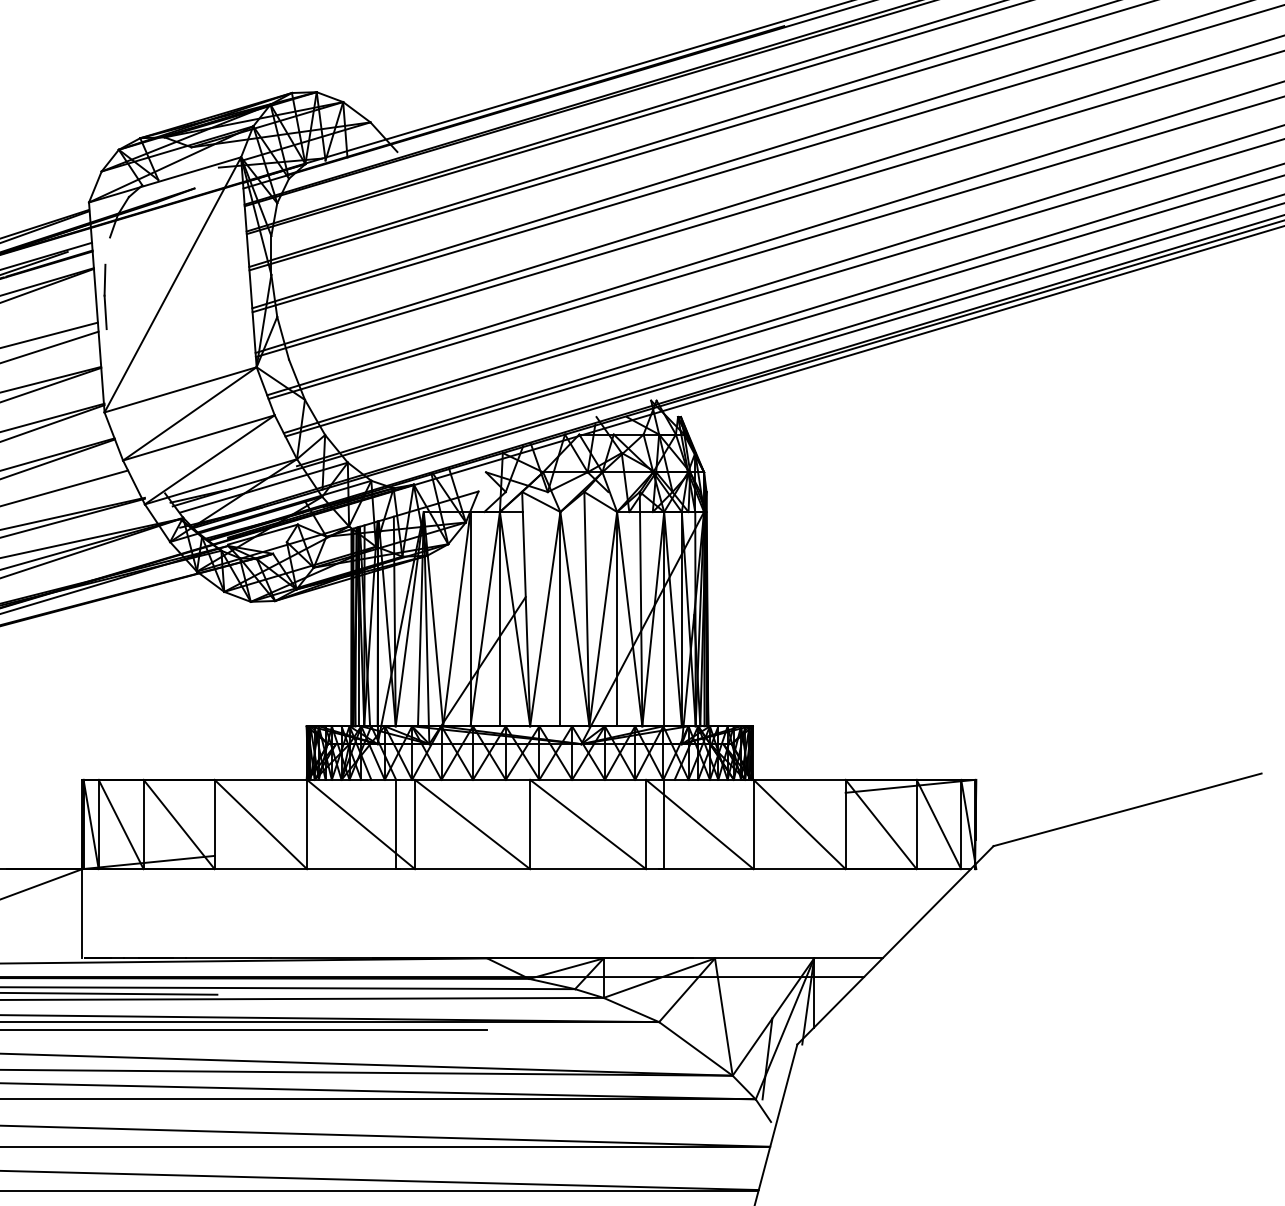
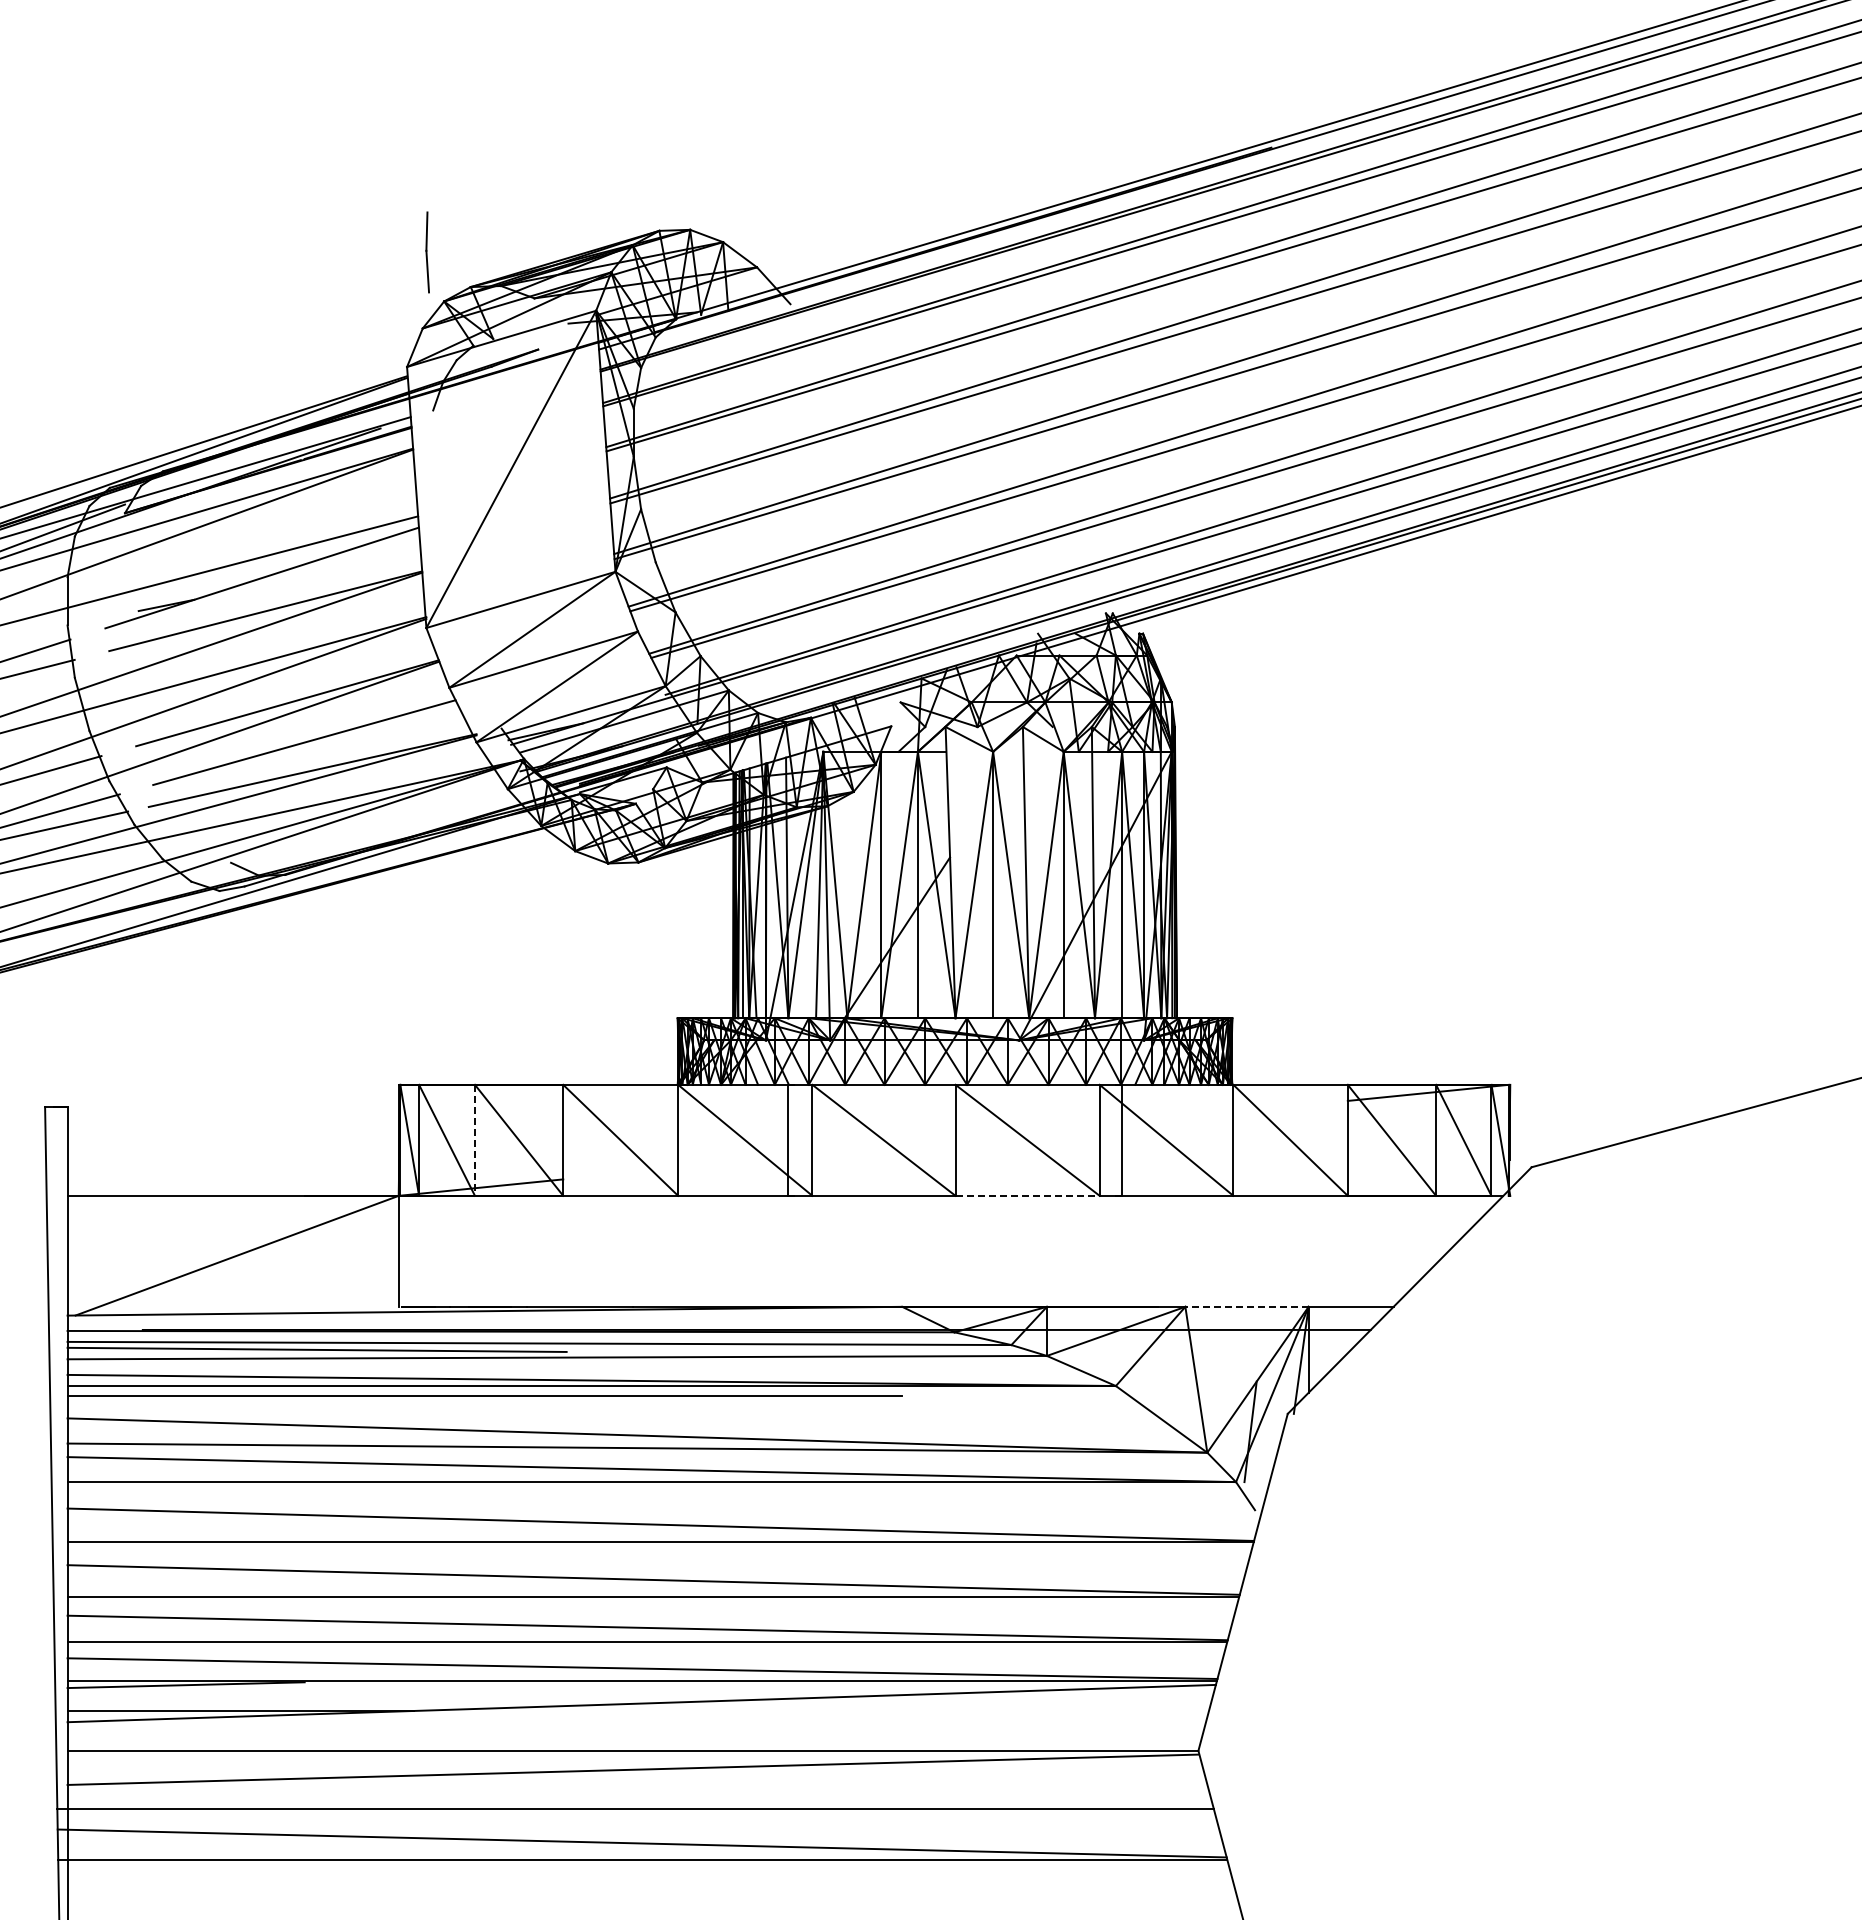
part: (105, 297) -> (427, 252), moved
line: (143, 824) -> (474, 1140), solid -> dashed
line: (588, 868) -> (1028, 1195), solid -> dashed
line: (764, 958) -> (1247, 1306), solid -> dashed

